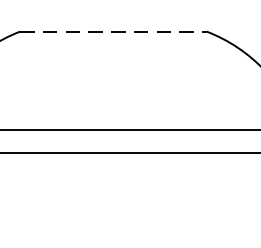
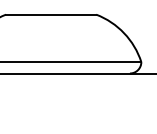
line: (114, 31) -> (51, 14), dashed -> solid

